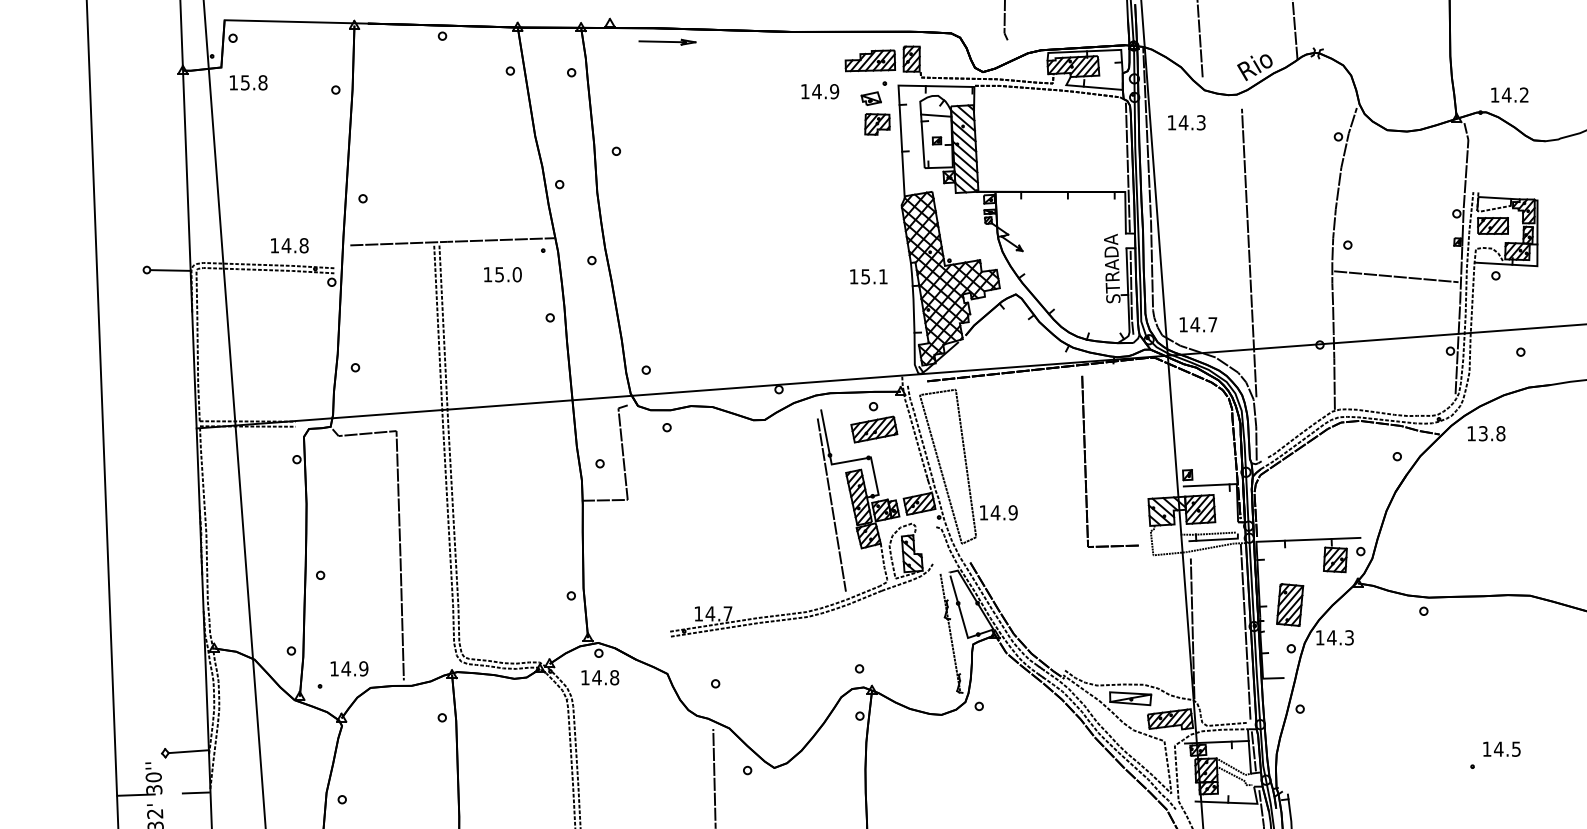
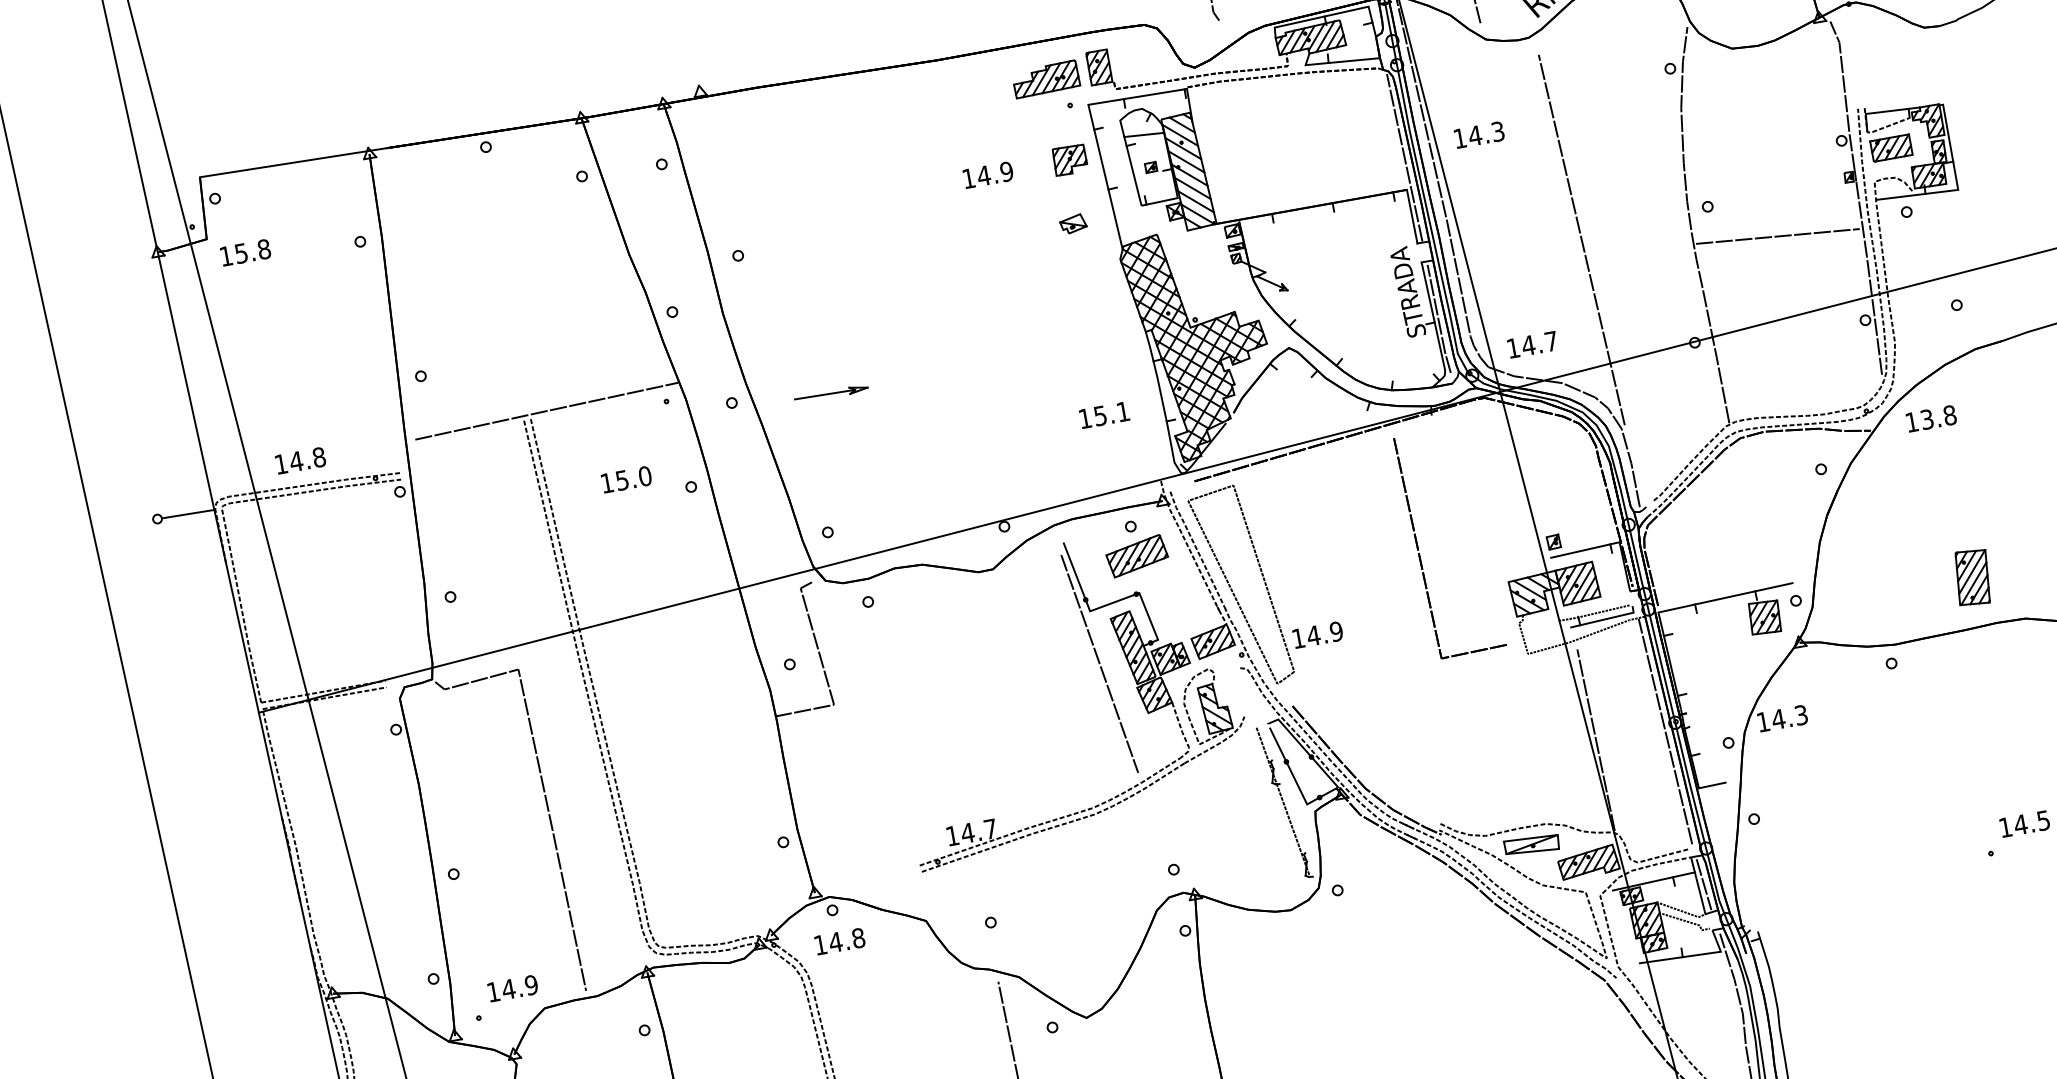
part: (667, 41) -> (831, 393), moved
text: (820, 91) -> (988, 174), moved
part: (870, 98) -> (1072, 223), moved
text: (1186, 122) -> (1478, 134), moved
text: (289, 245) -> (300, 460), moved
text: (502, 274) -> (626, 479), moved
text: (868, 276) -> (1103, 414), moved
part: (1290, 604) -> (1973, 576), moved

